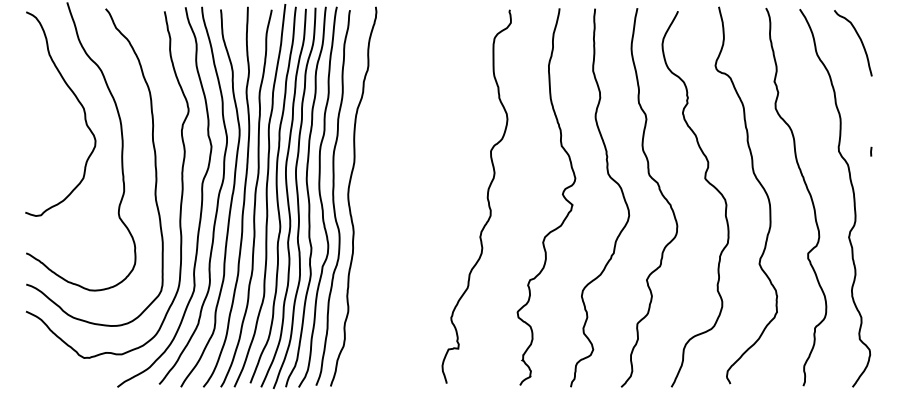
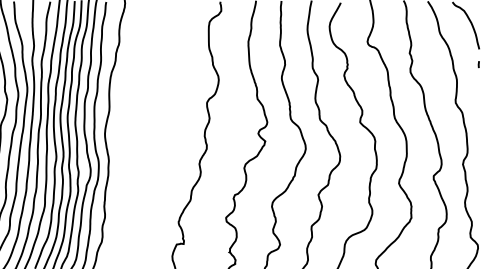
line: (871, 151) -> (479, 64), moved

